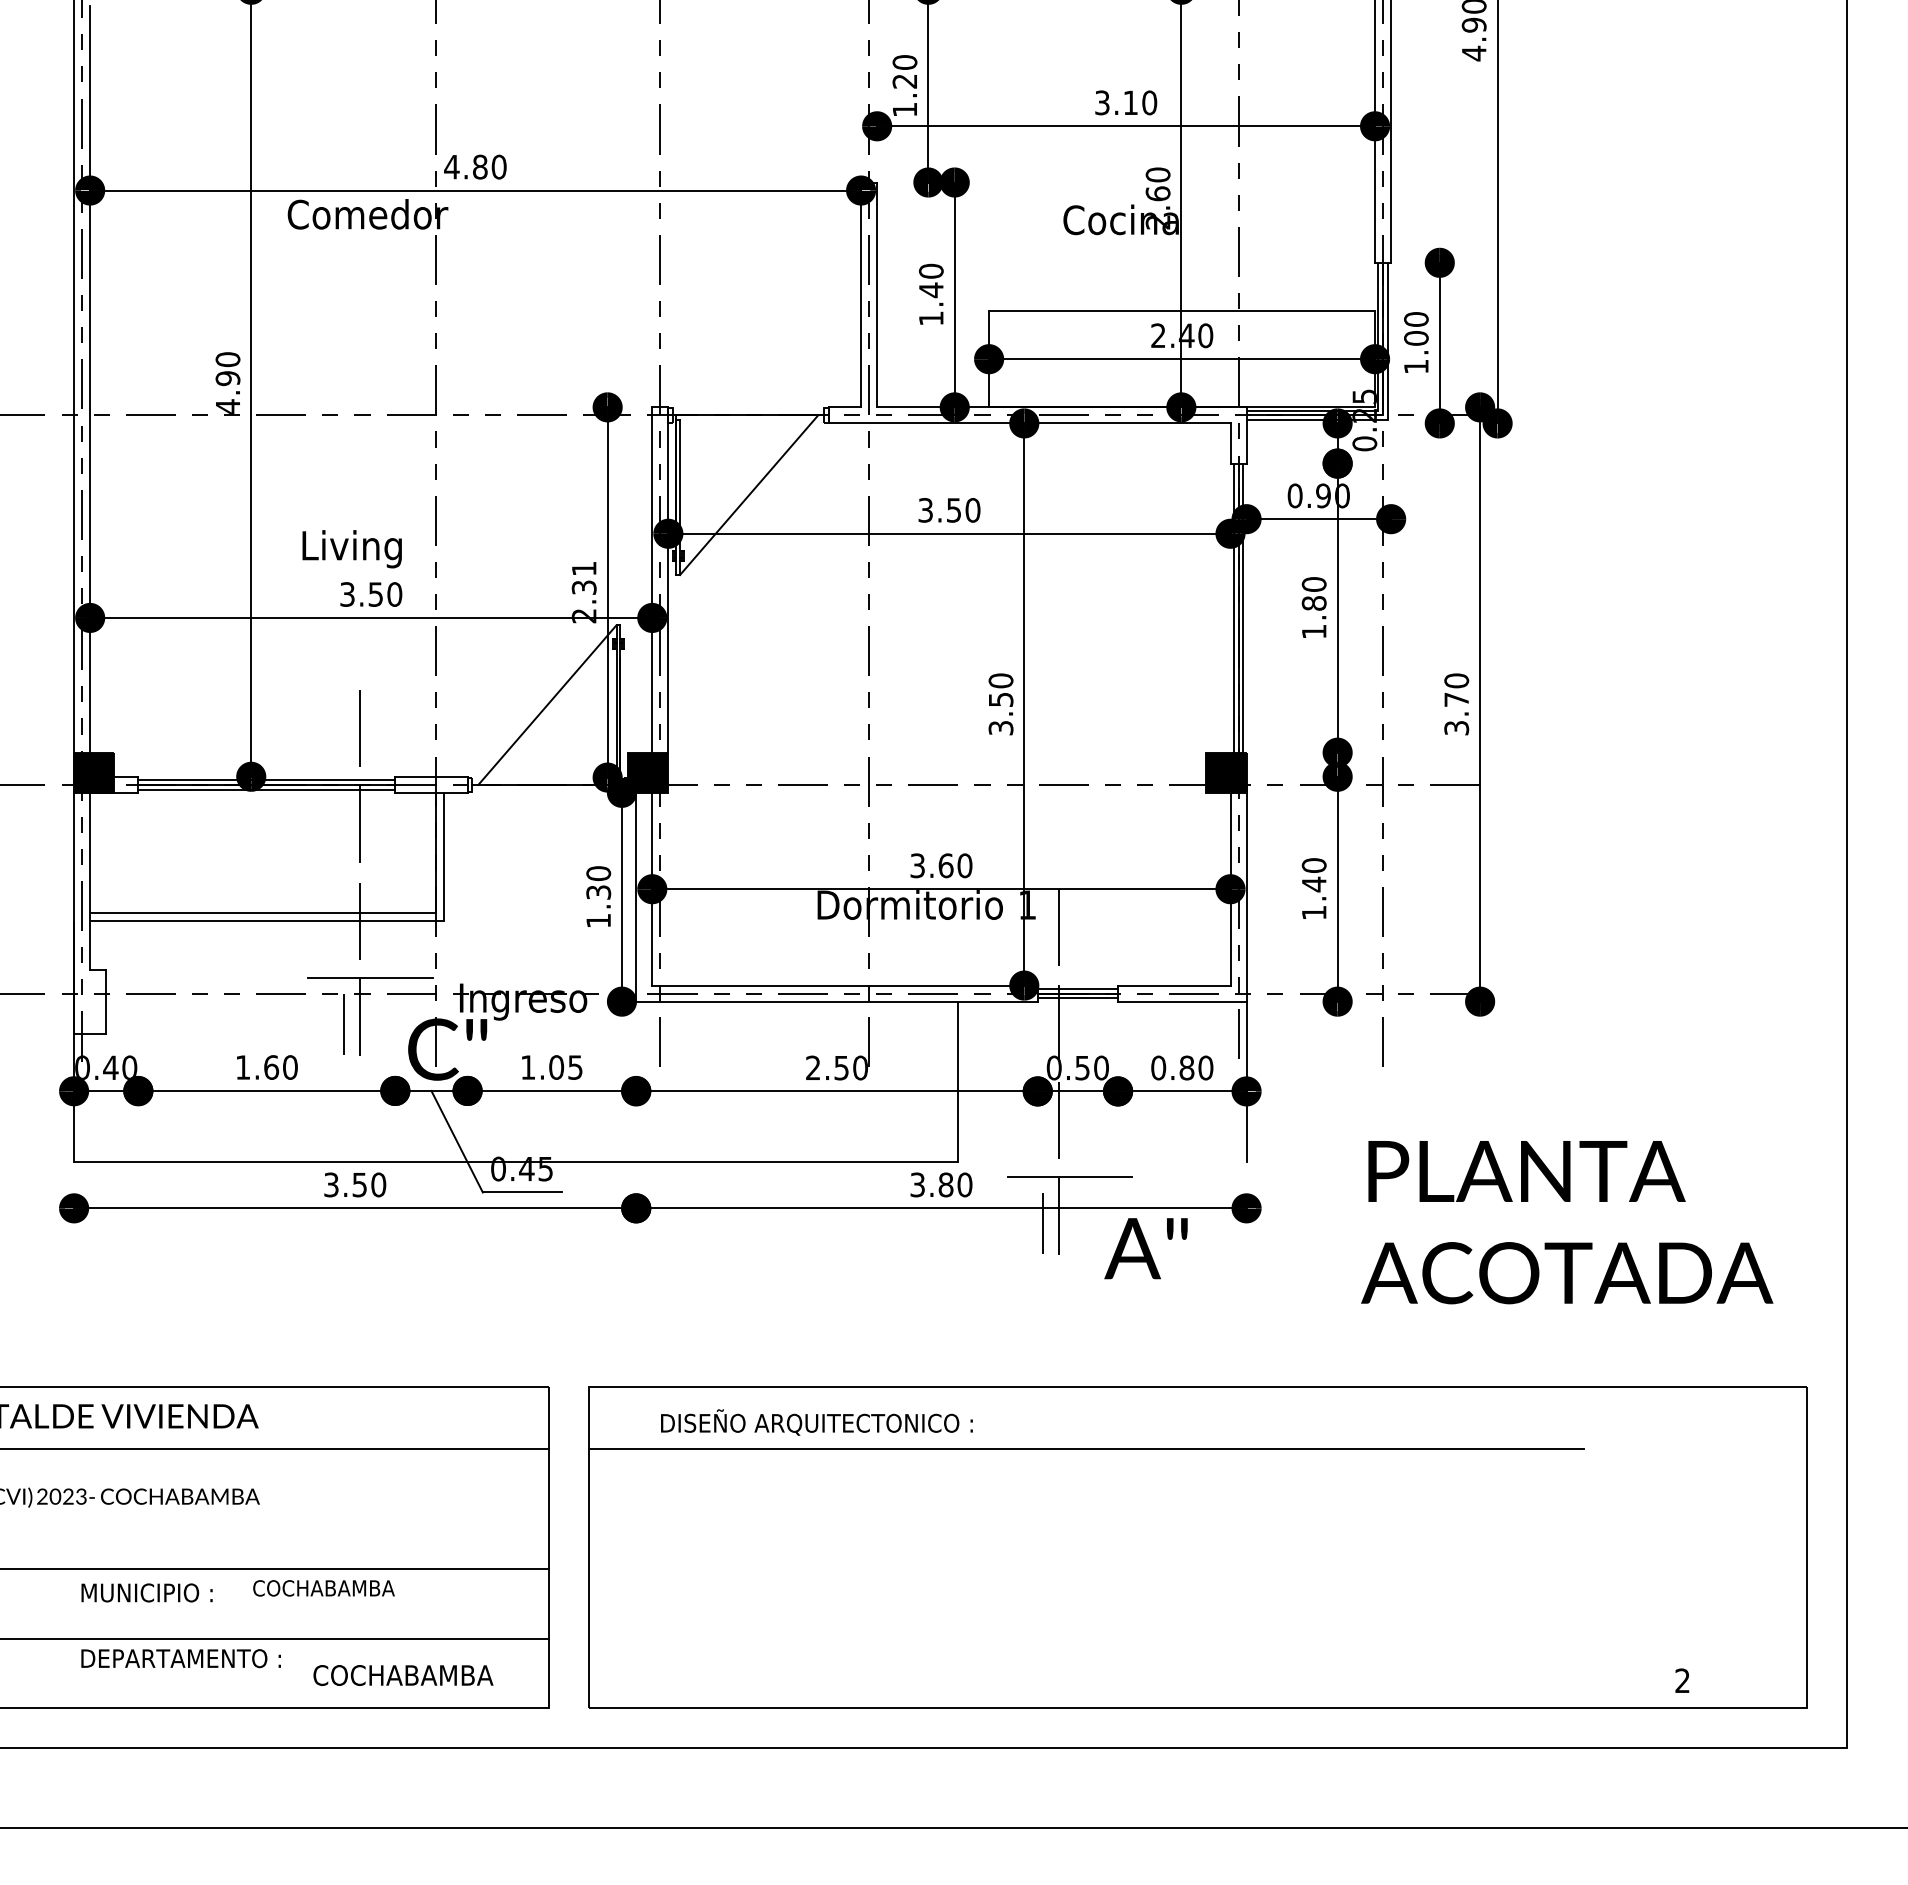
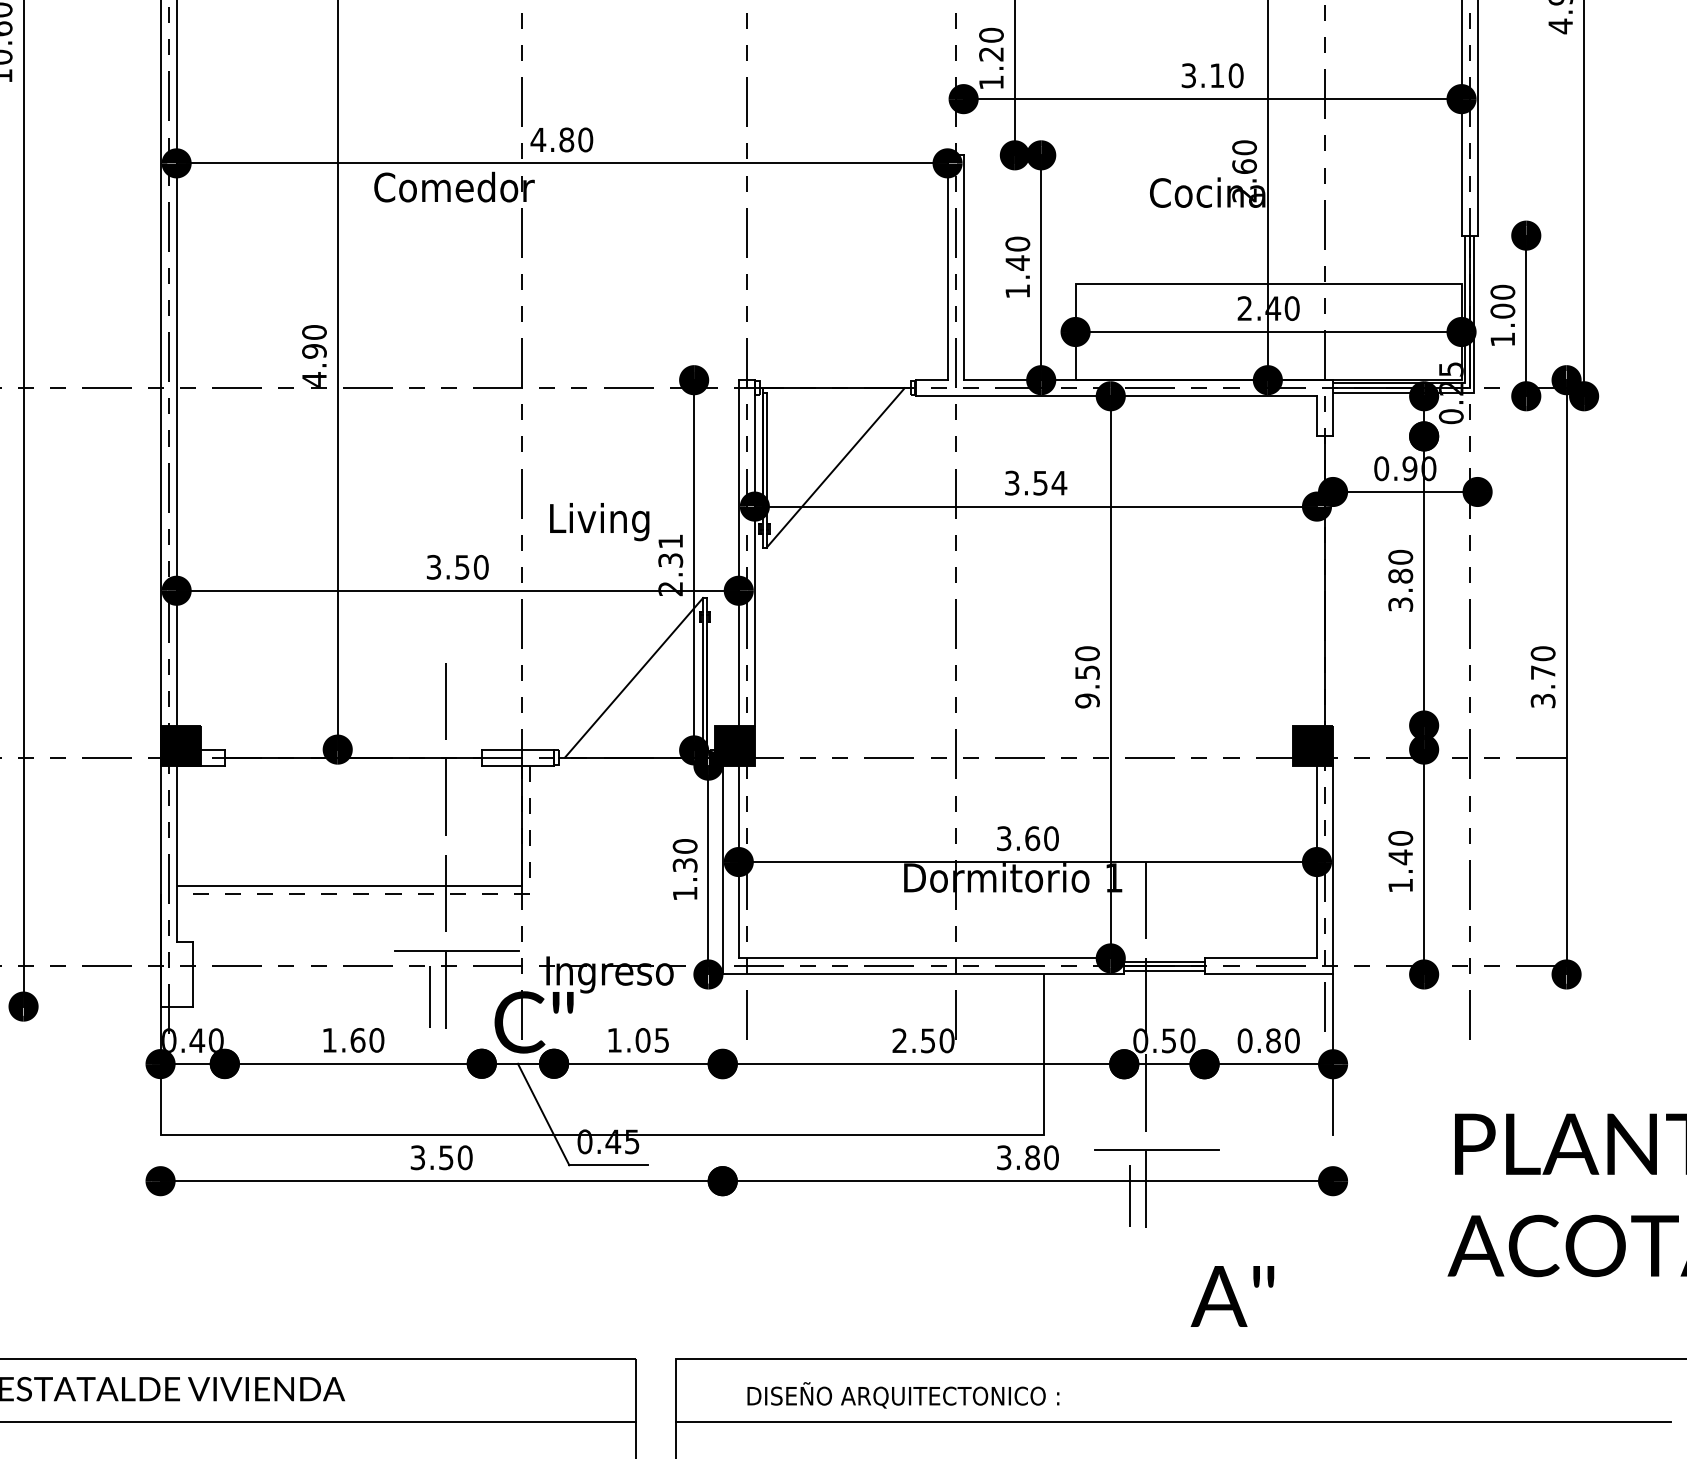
text: (972, 510) -> (1058, 483), 3.50 -> 3.54
text: (351, 549) -> (598, 522), moved
line: (1233, 607) -> (1319, 580), removed
line: (1243, 607) -> (1329, 580), removed
text: (1313, 631) -> (1399, 604), 1.80 -> 3.80
text: (1000, 727) -> (1086, 700), 3.50 -> 9.50
line: (266, 779) -> (352, 752), removed
line: (266, 789) -> (352, 762), removed
line: (331, 921) -> (417, 894), solid -> dashed
text: (1145, 1248) -> (1231, 1296), moved

